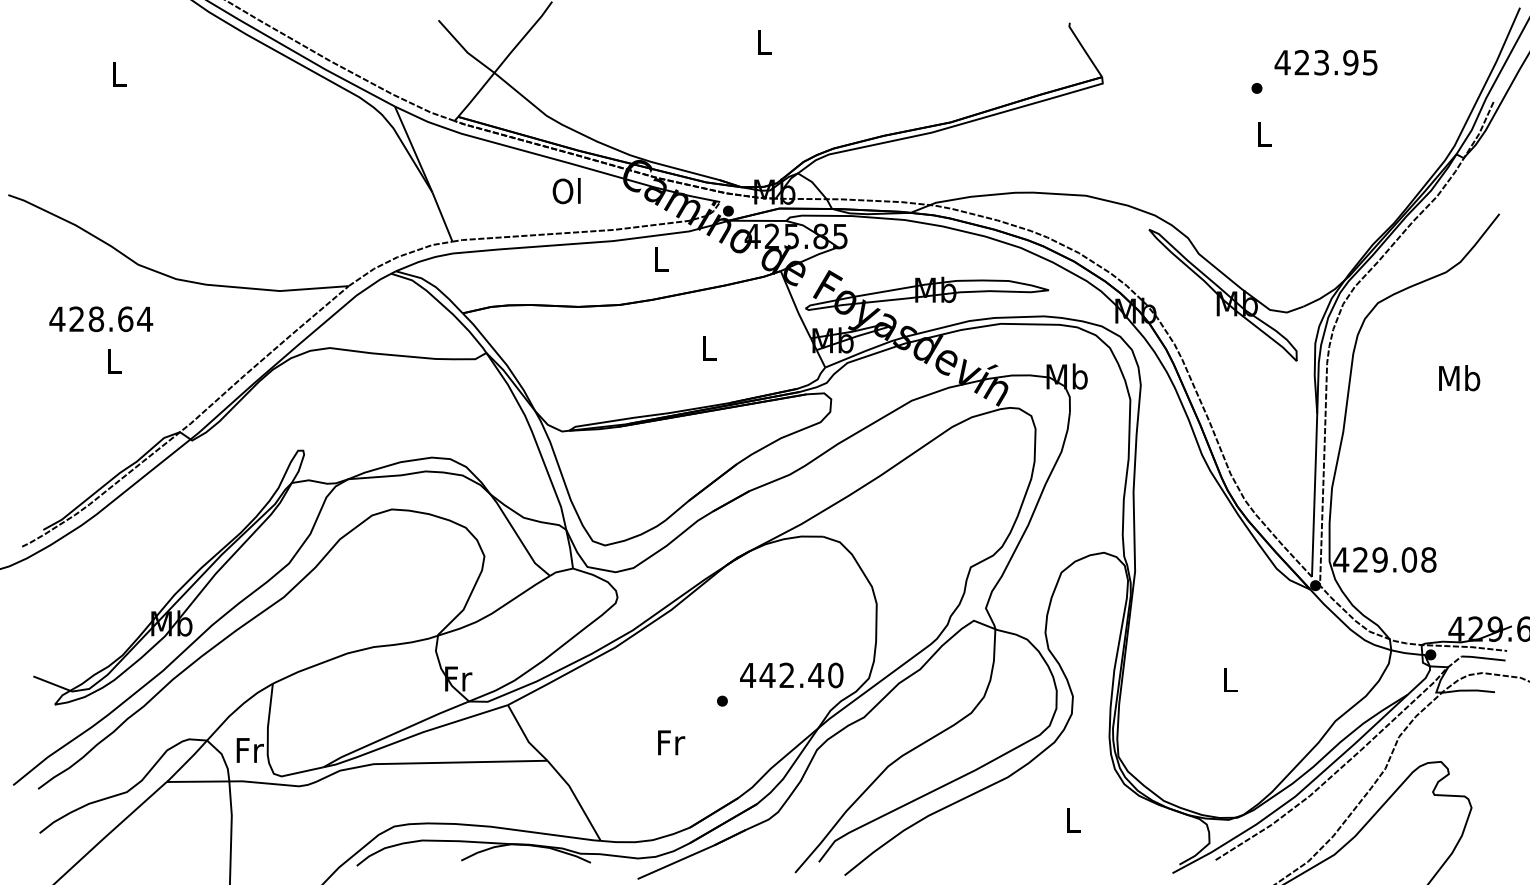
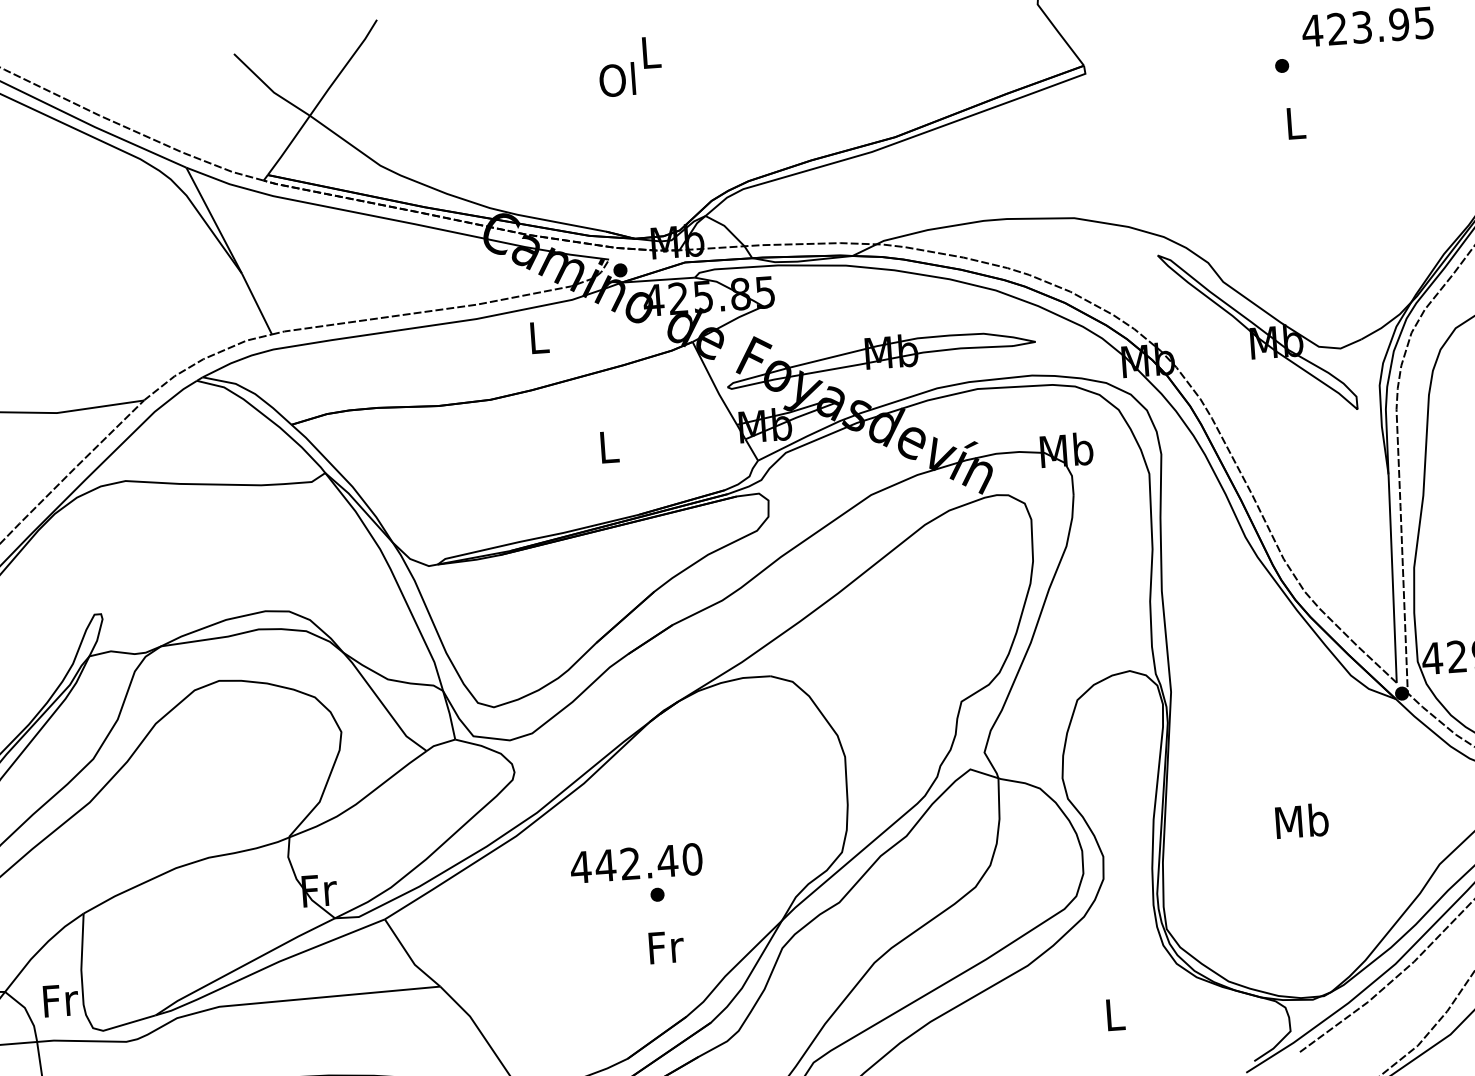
text: (566, 191) -> (617, 80), moved
text: (791, 675) -> (636, 863), moved
text: (1229, 679) -> (1301, 820), L -> Mb
text: (671, 742) -> (666, 947), moved

